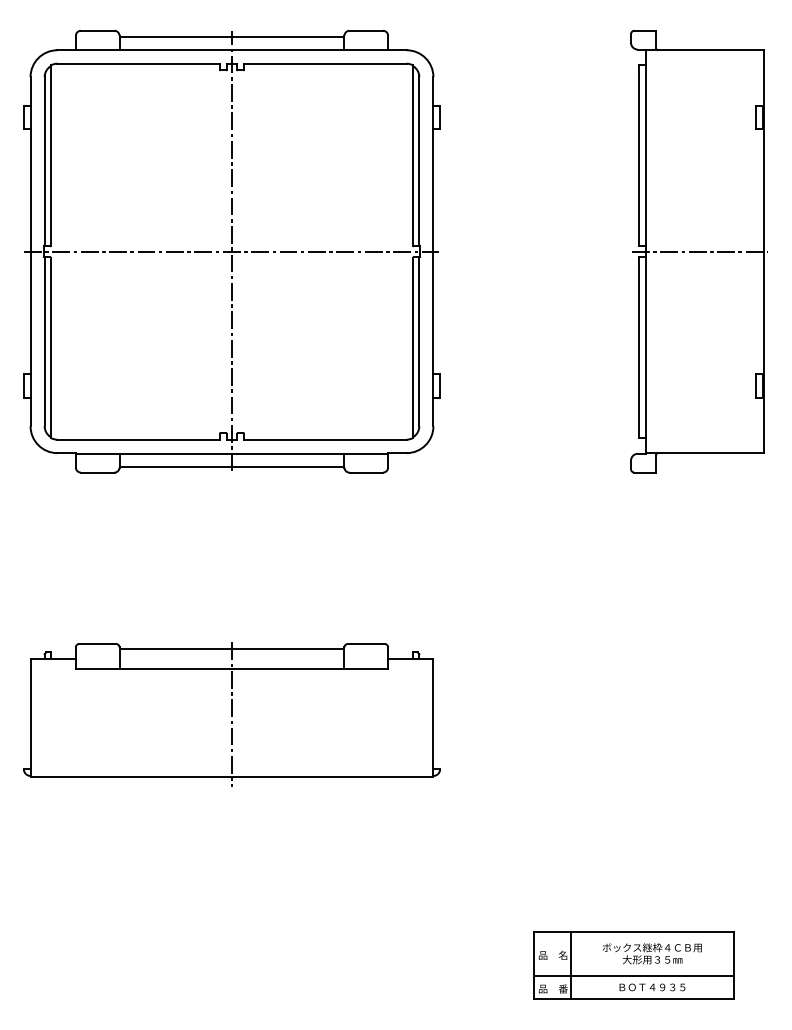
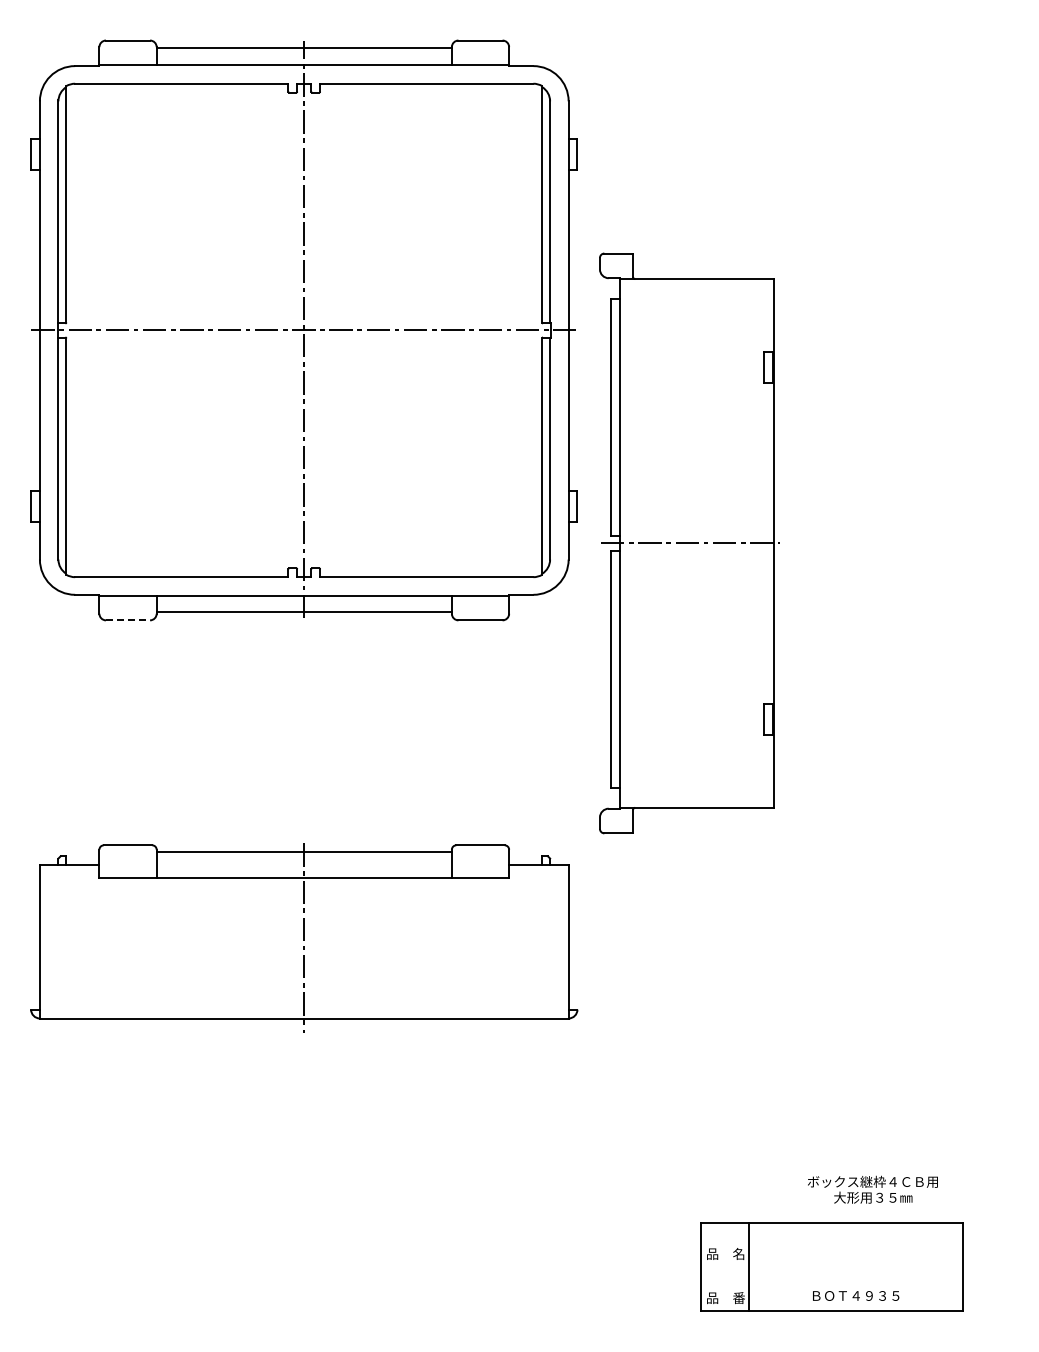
part: (699, 251) -> (689, 543), moved
line: (98, 472) -> (128, 620), solid -> dashed
text: (652, 953) -> (872, 1189), moved
line: (633, 975) -> (831, 1280), removed

